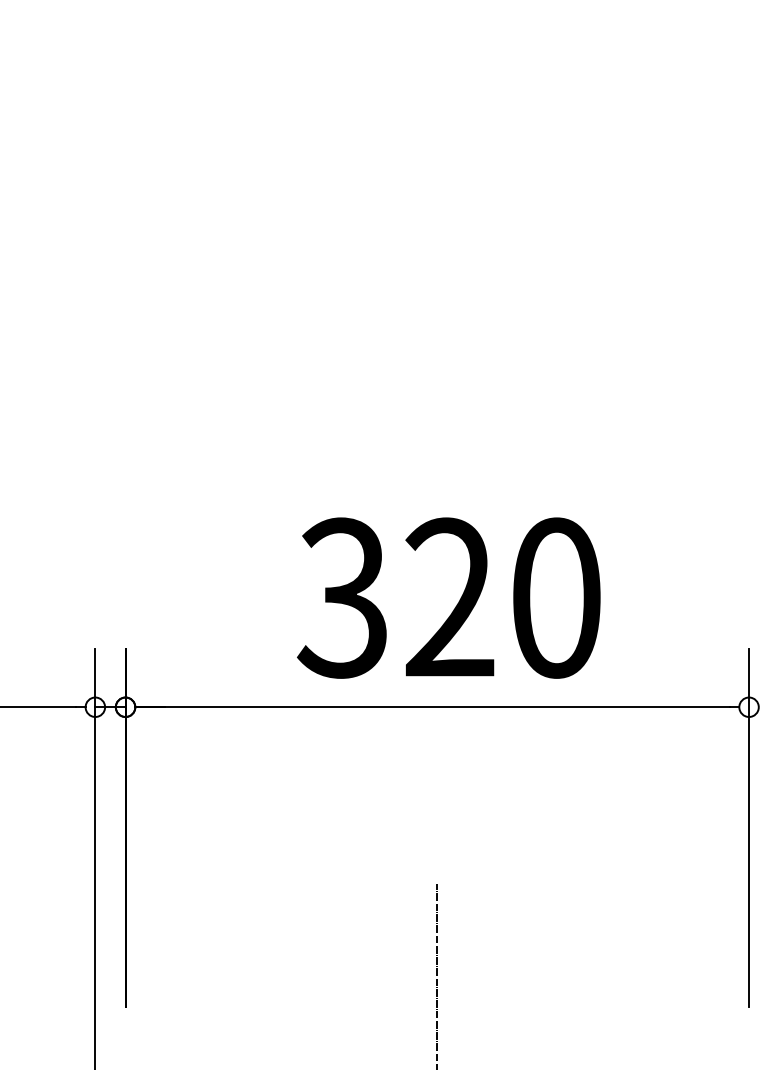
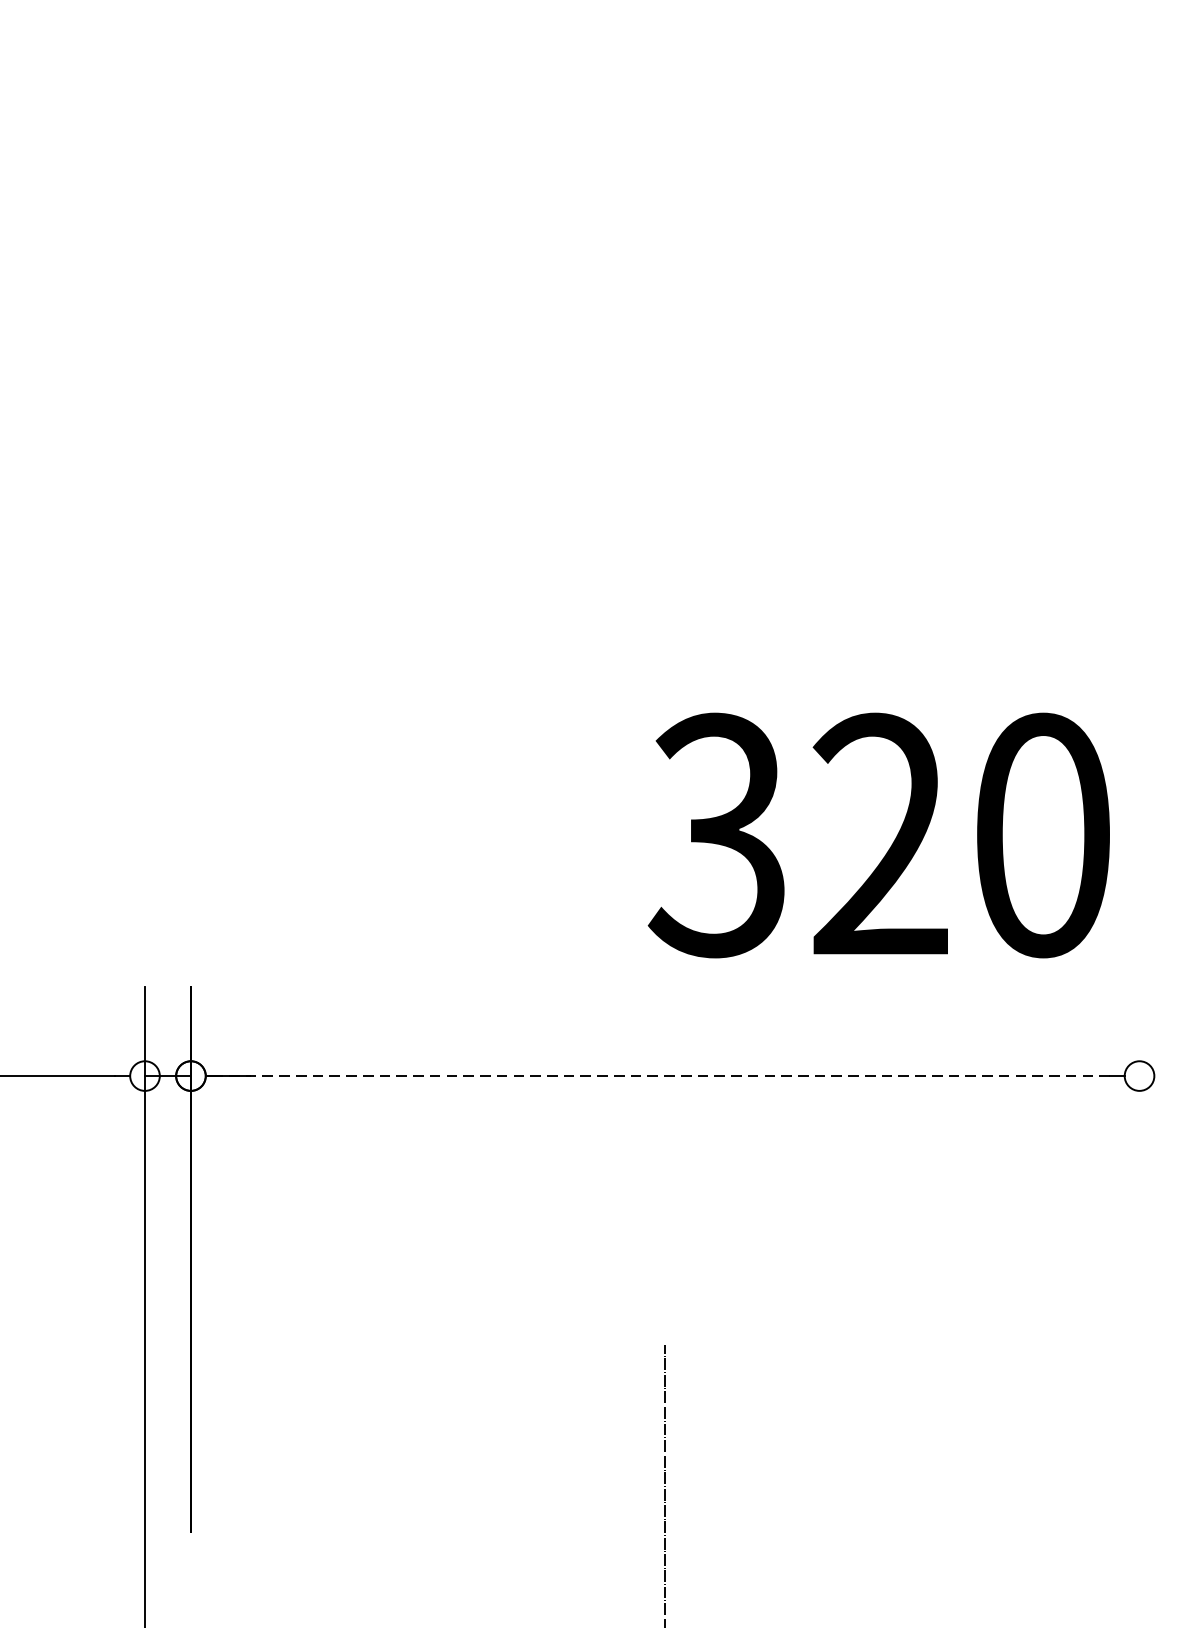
text: (448, 597) -> (878, 834), moved
line: (436, 707) -> (664, 1076), solid -> dashed
line: (749, 827) -> (1140, 1259), removed

